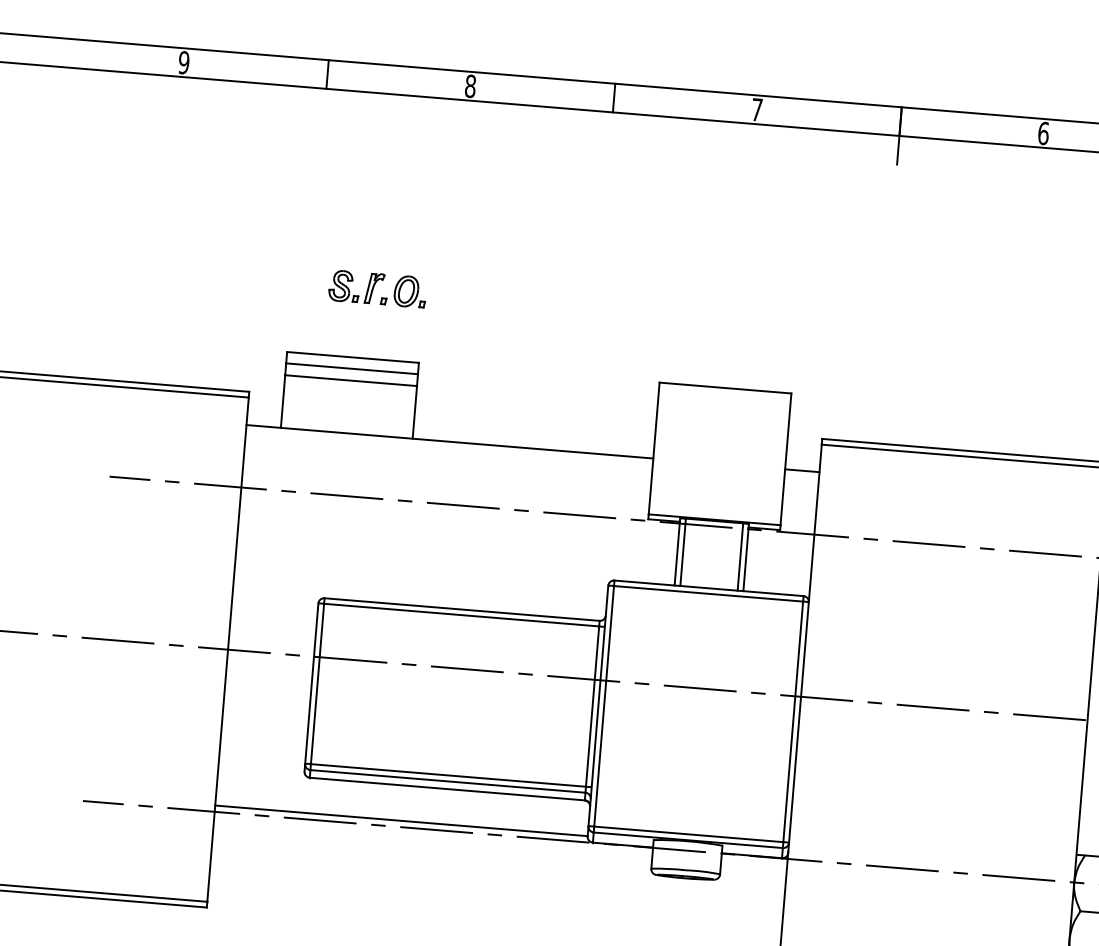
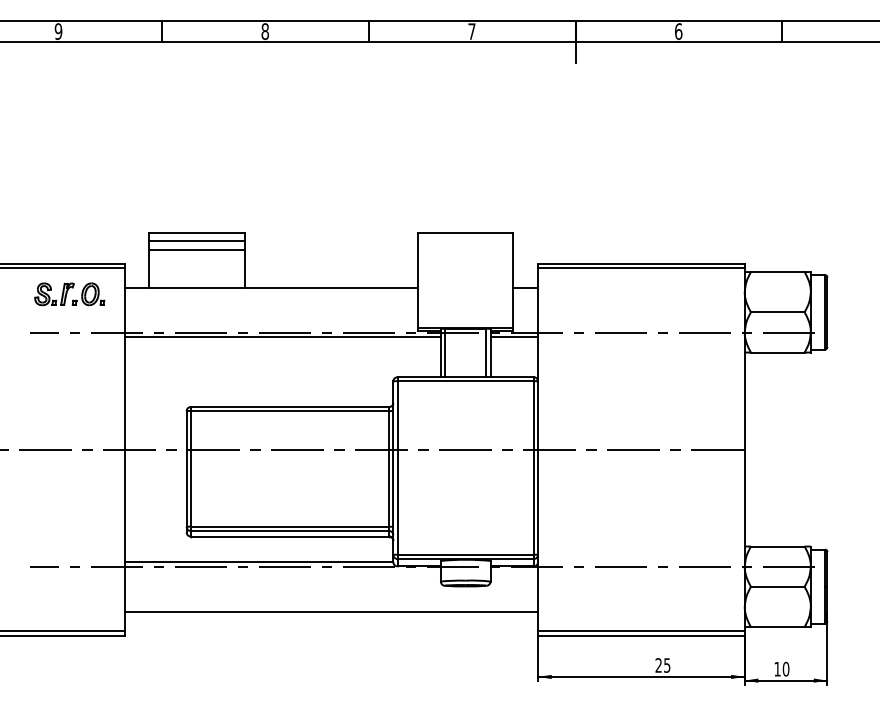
part: (377, 289) -> (69, 294), moved
line: (459, 512) -> (282, 337), added
line: (781, 538) -> (514, 337), added
line: (496, 897) -> (331, 611), added

